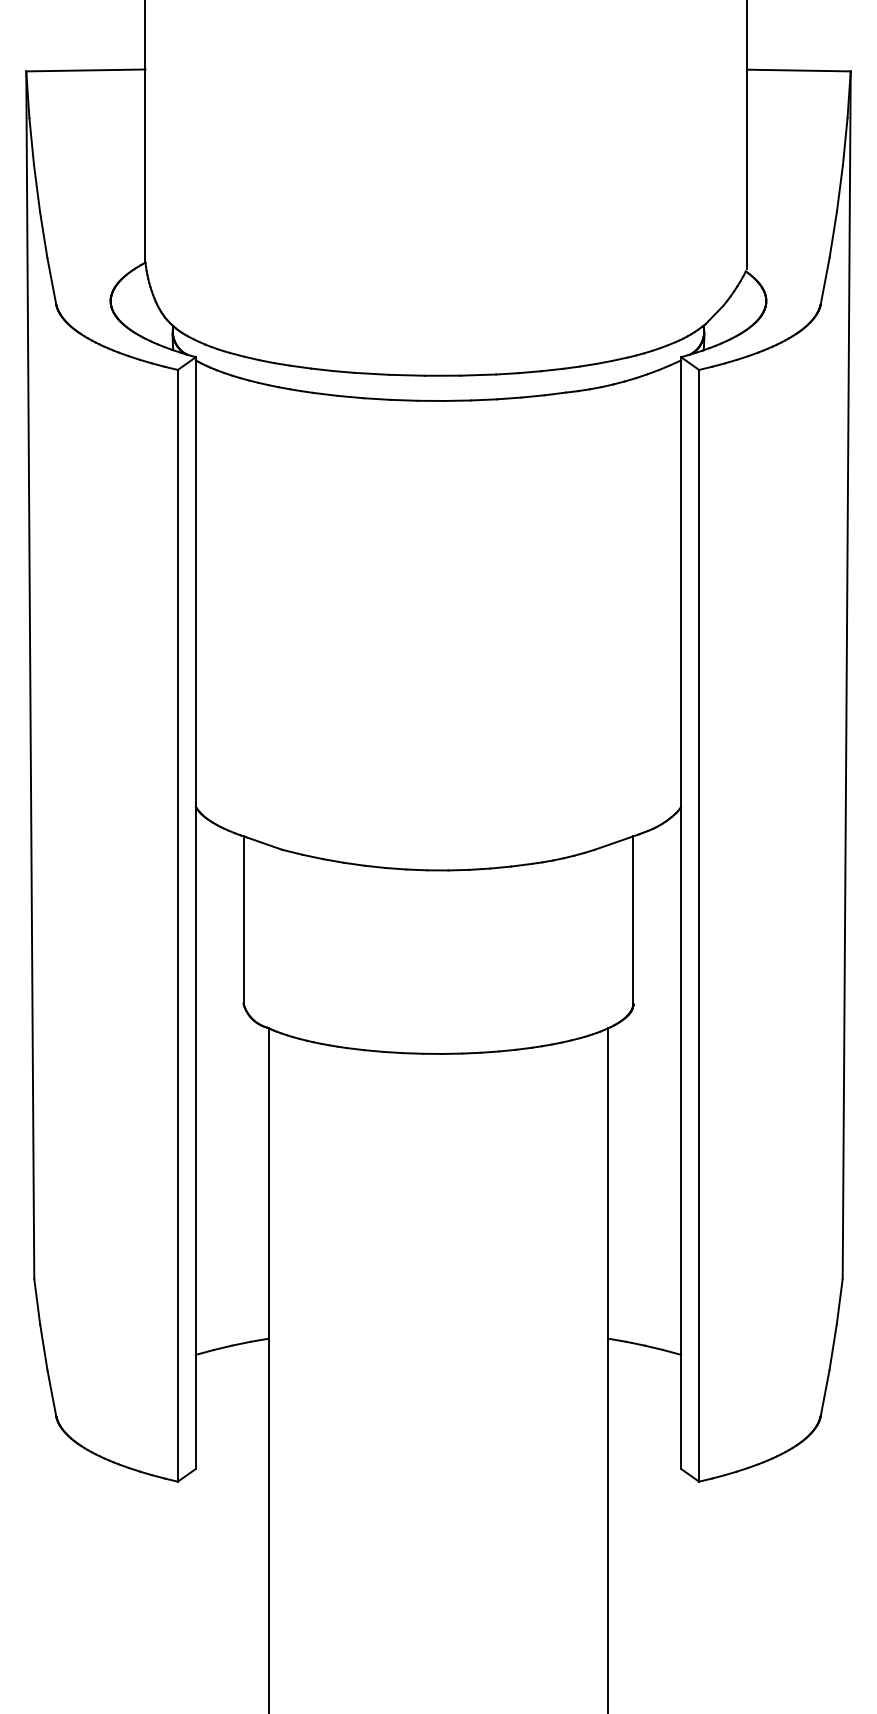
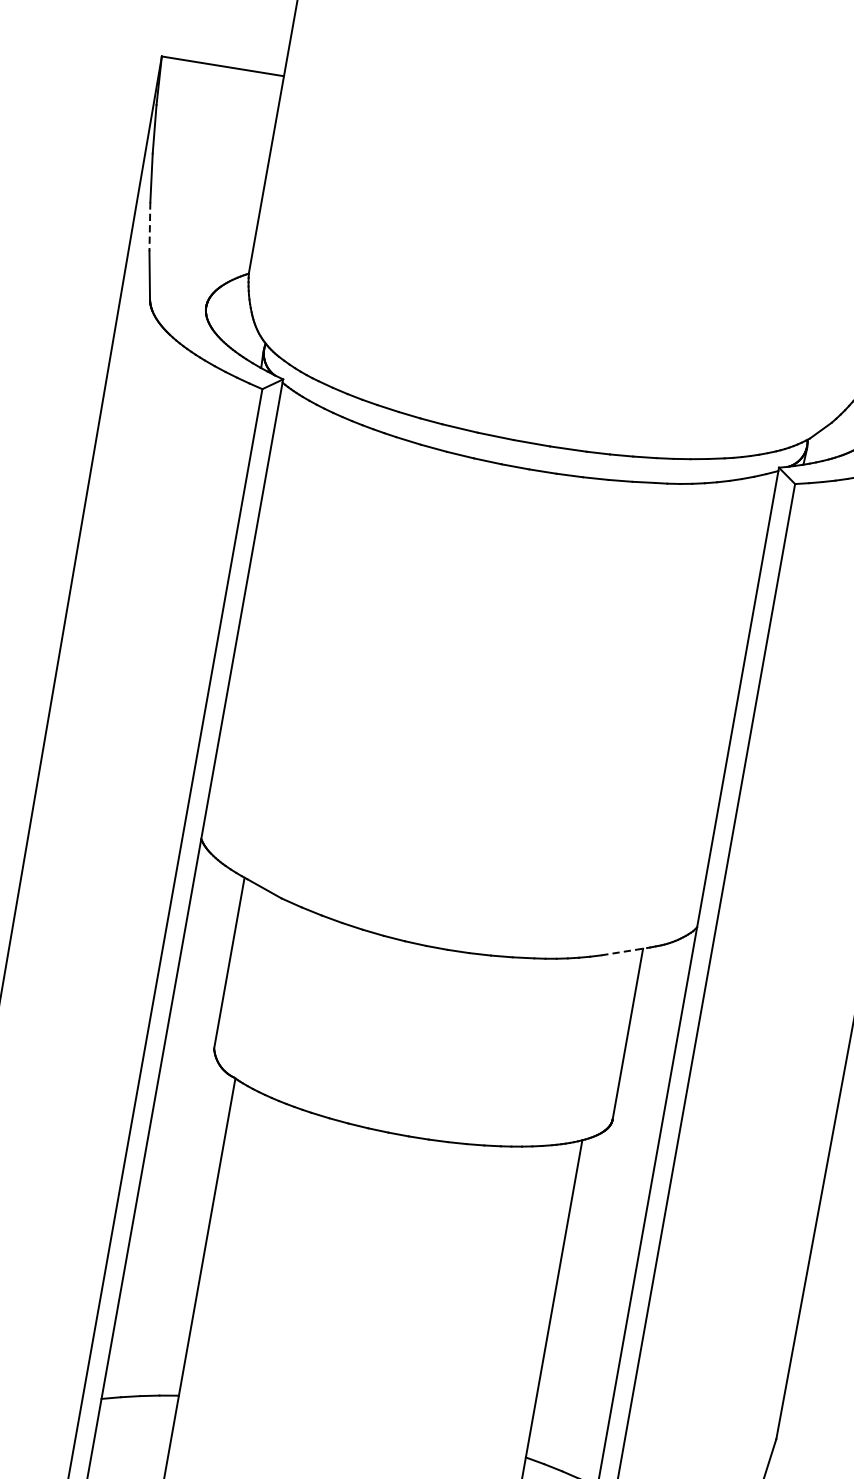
line: (43, 235) -> (149, 227), solid -> dashed
line: (616, 842) -> (624, 951), solid -> dashed

